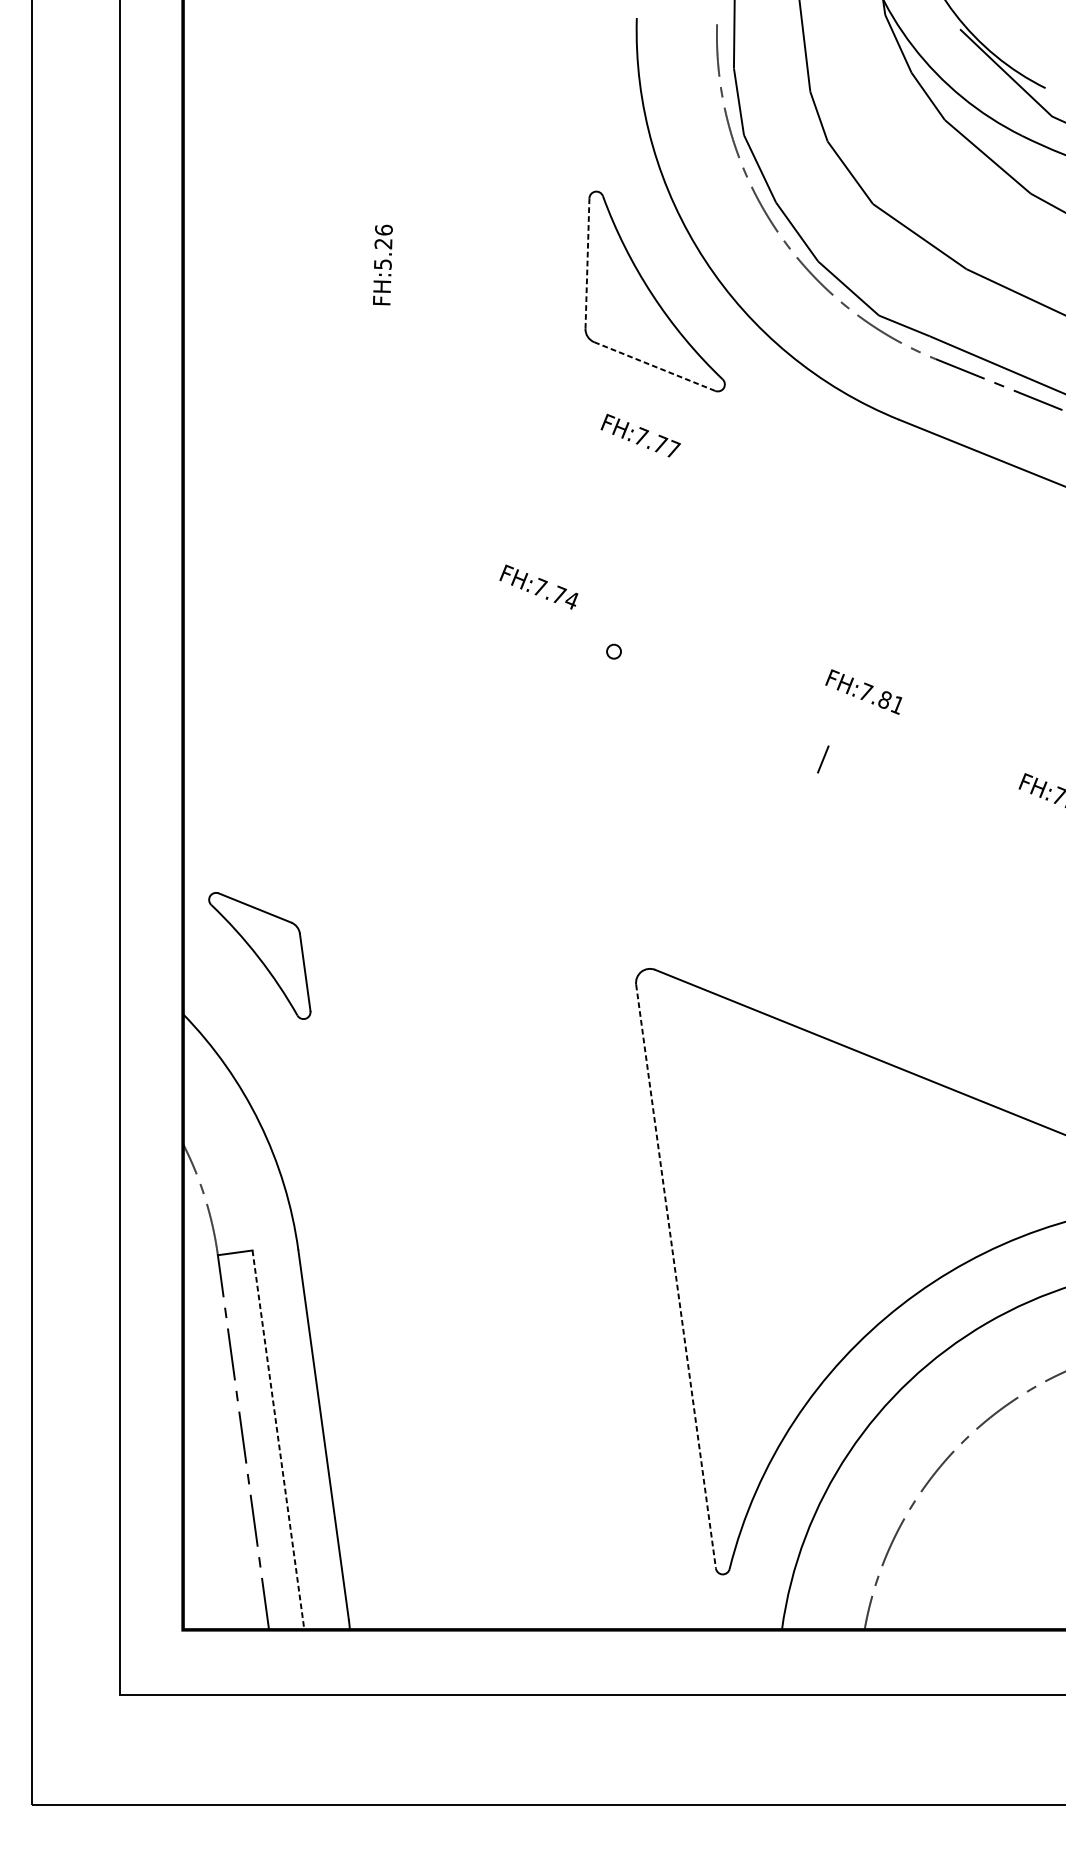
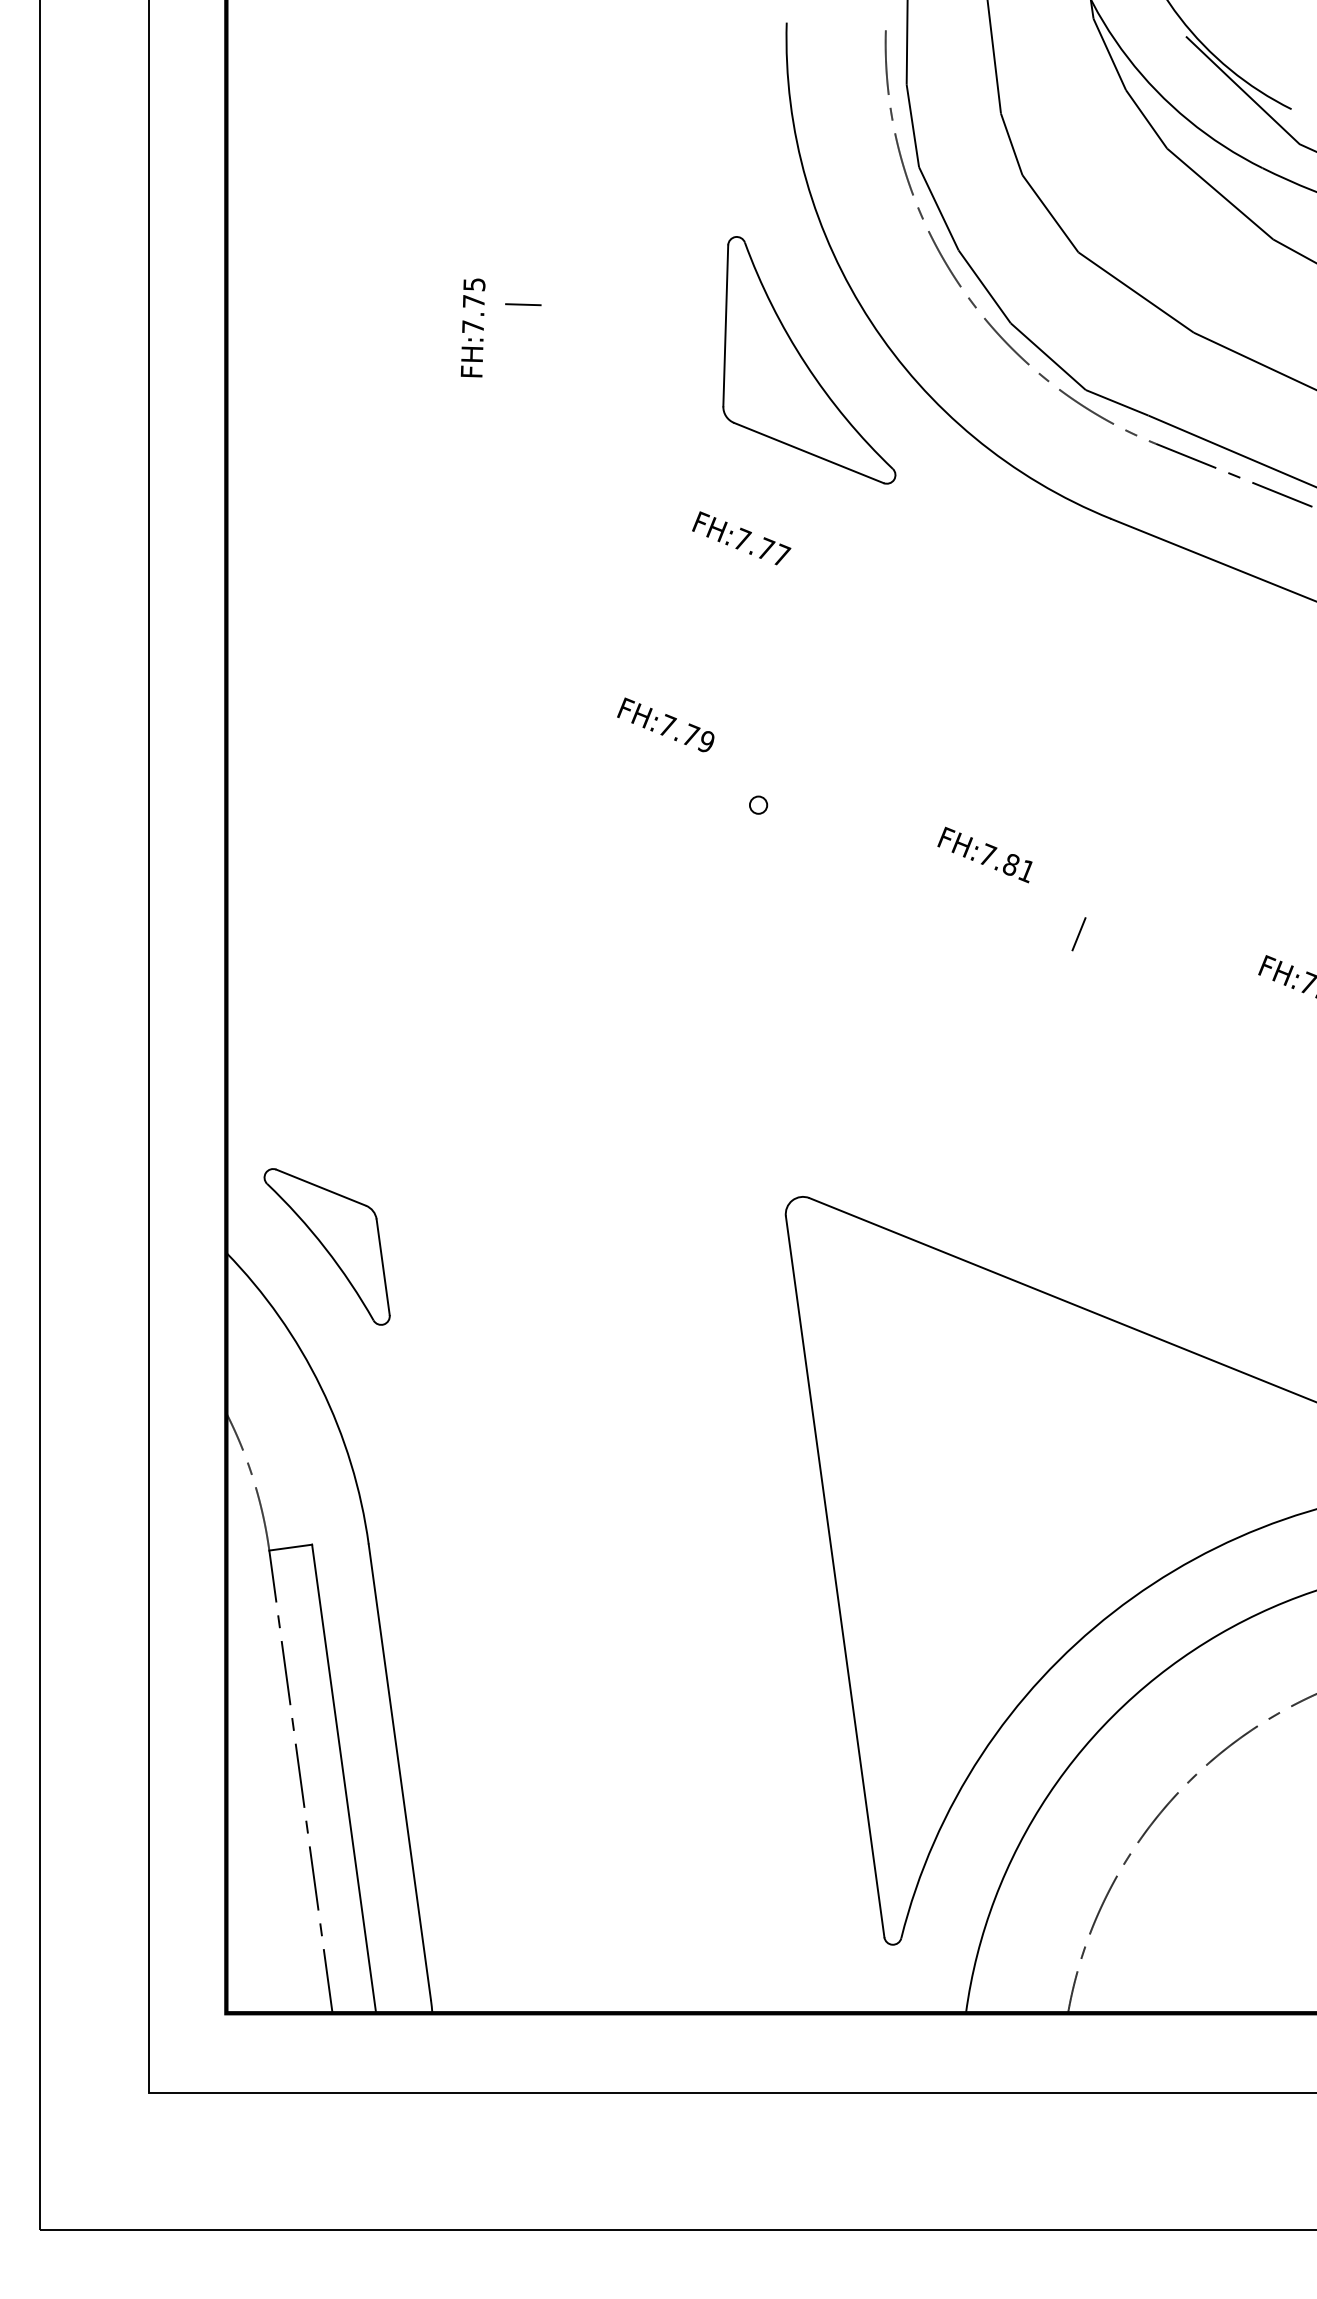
line: (423, 246) -> (523, 304), added
text: (383, 247) -> (473, 305), FH:5.26 -> FH:7.75
line: (587, 263) -> (725, 325), dashed -> solid
line: (654, 366) -> (808, 453), dashed -> solid
text: (640, 435) -> (741, 538), moved
text: (571, 600) -> (705, 742), FH:7.74 -> FH:7.79
text: (863, 691) -> (984, 854), moved
line: (822, 759) -> (1078, 934), moved
part: (259, 955) -> (326, 1246), moved
line: (676, 1276) -> (835, 1576), dashed -> solid
line: (278, 1440) -> (344, 1779), dashed -> solid

